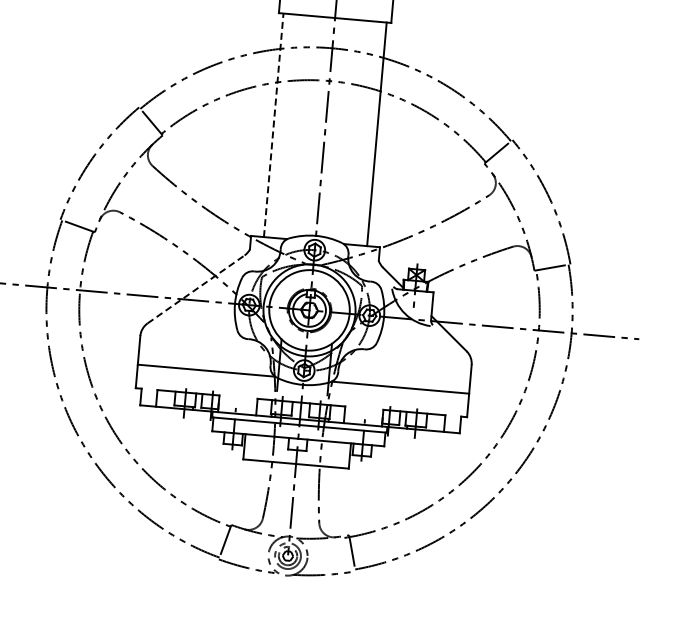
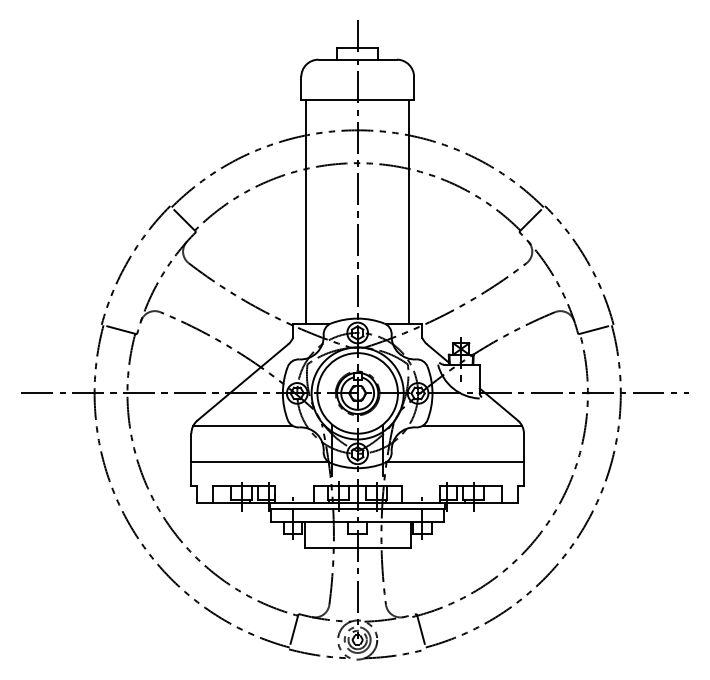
line: (273, 124) -> (305, 211), dashed -> solid
line: (196, 289) -> (243, 382), dashed -> solid
line: (191, 332) -> (242, 425), added
line: (421, 352) -> (472, 425), added

